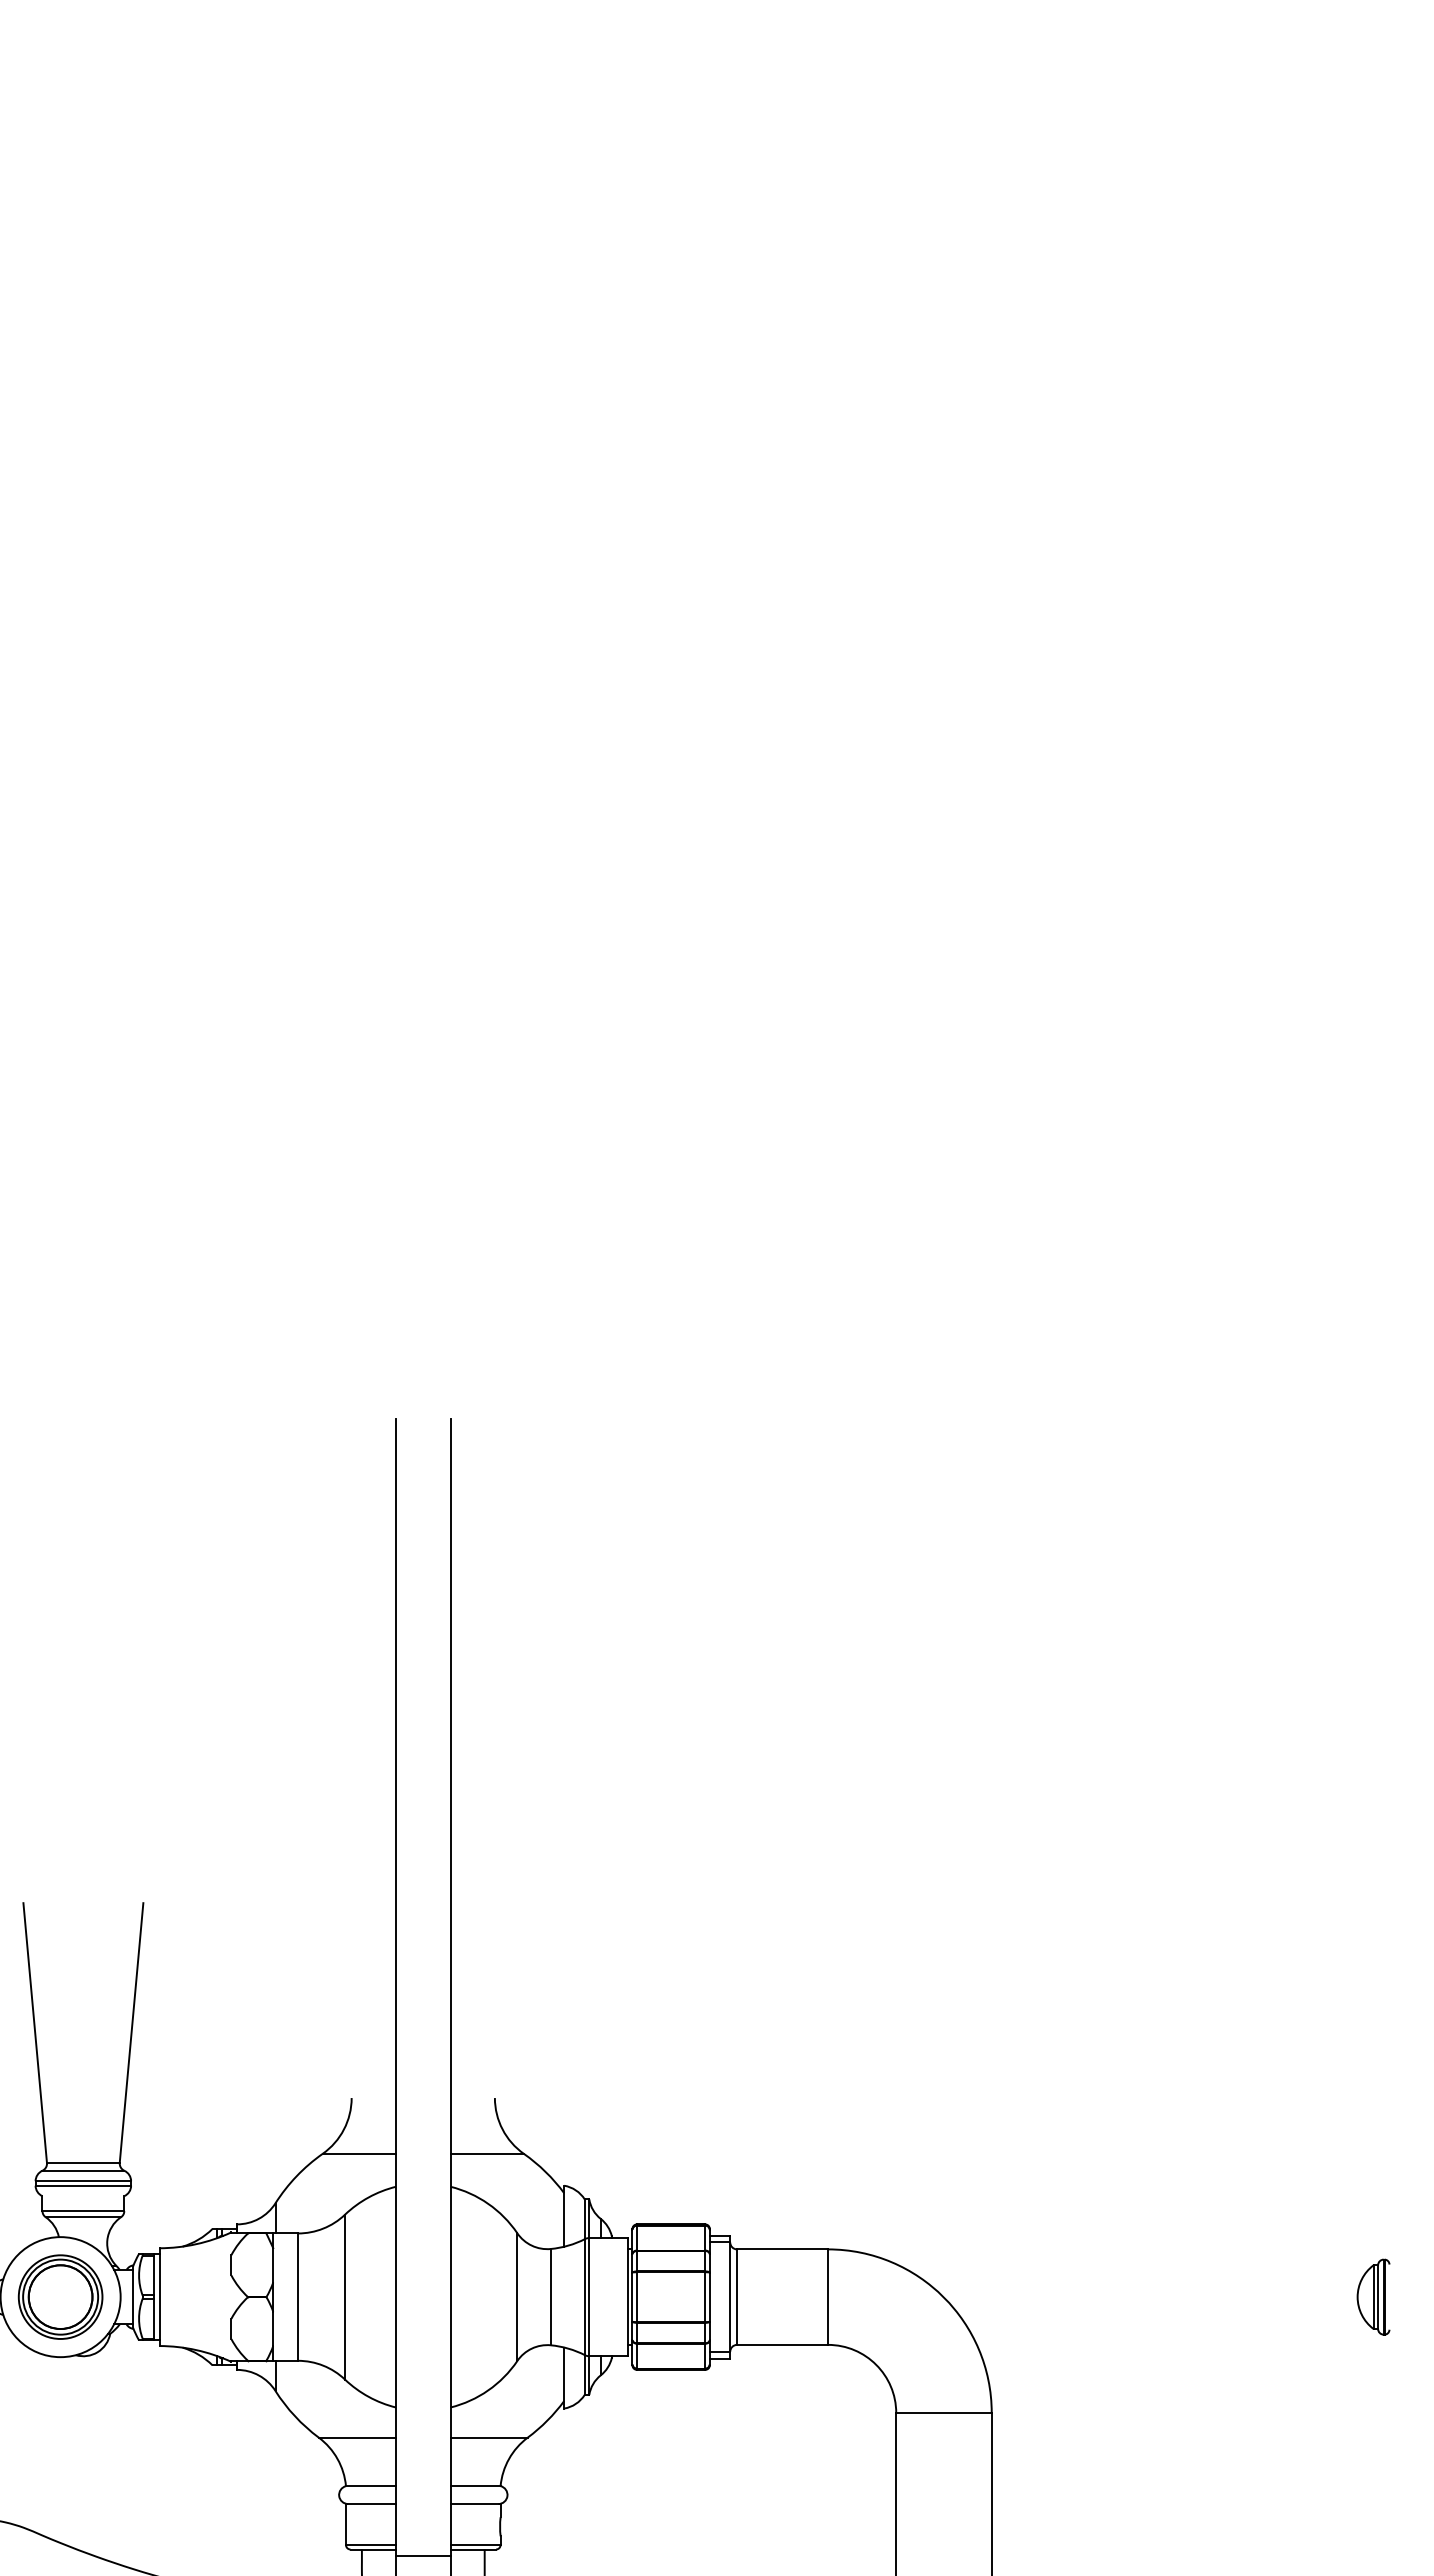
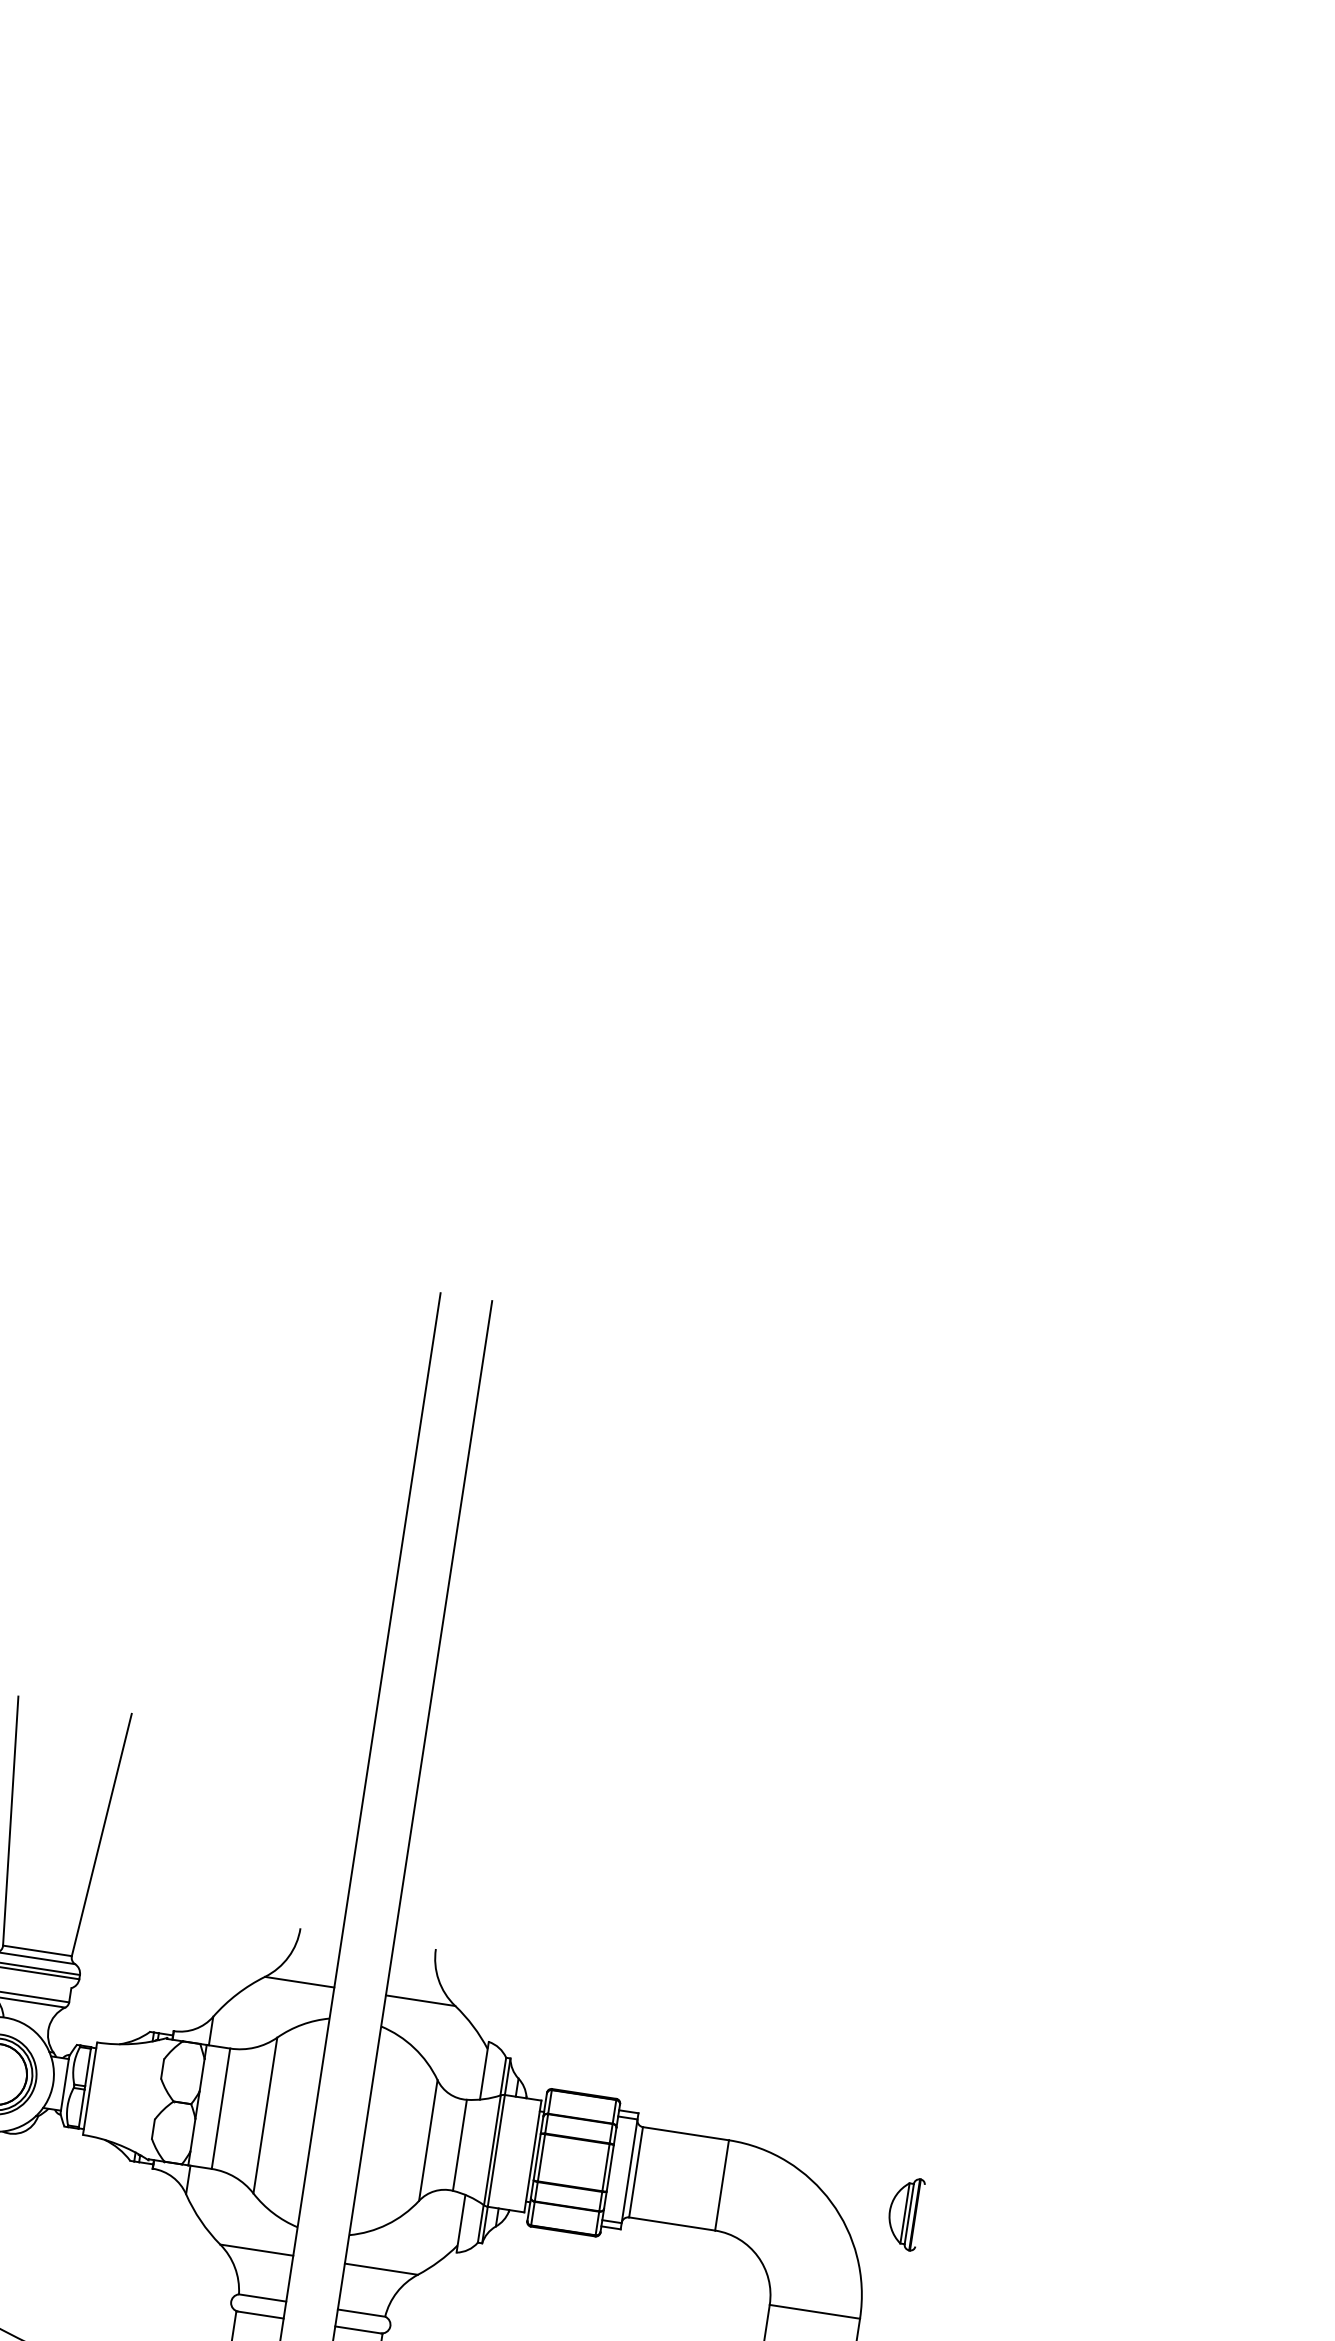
part: (1373, 2296) -> (905, 2212), moved

